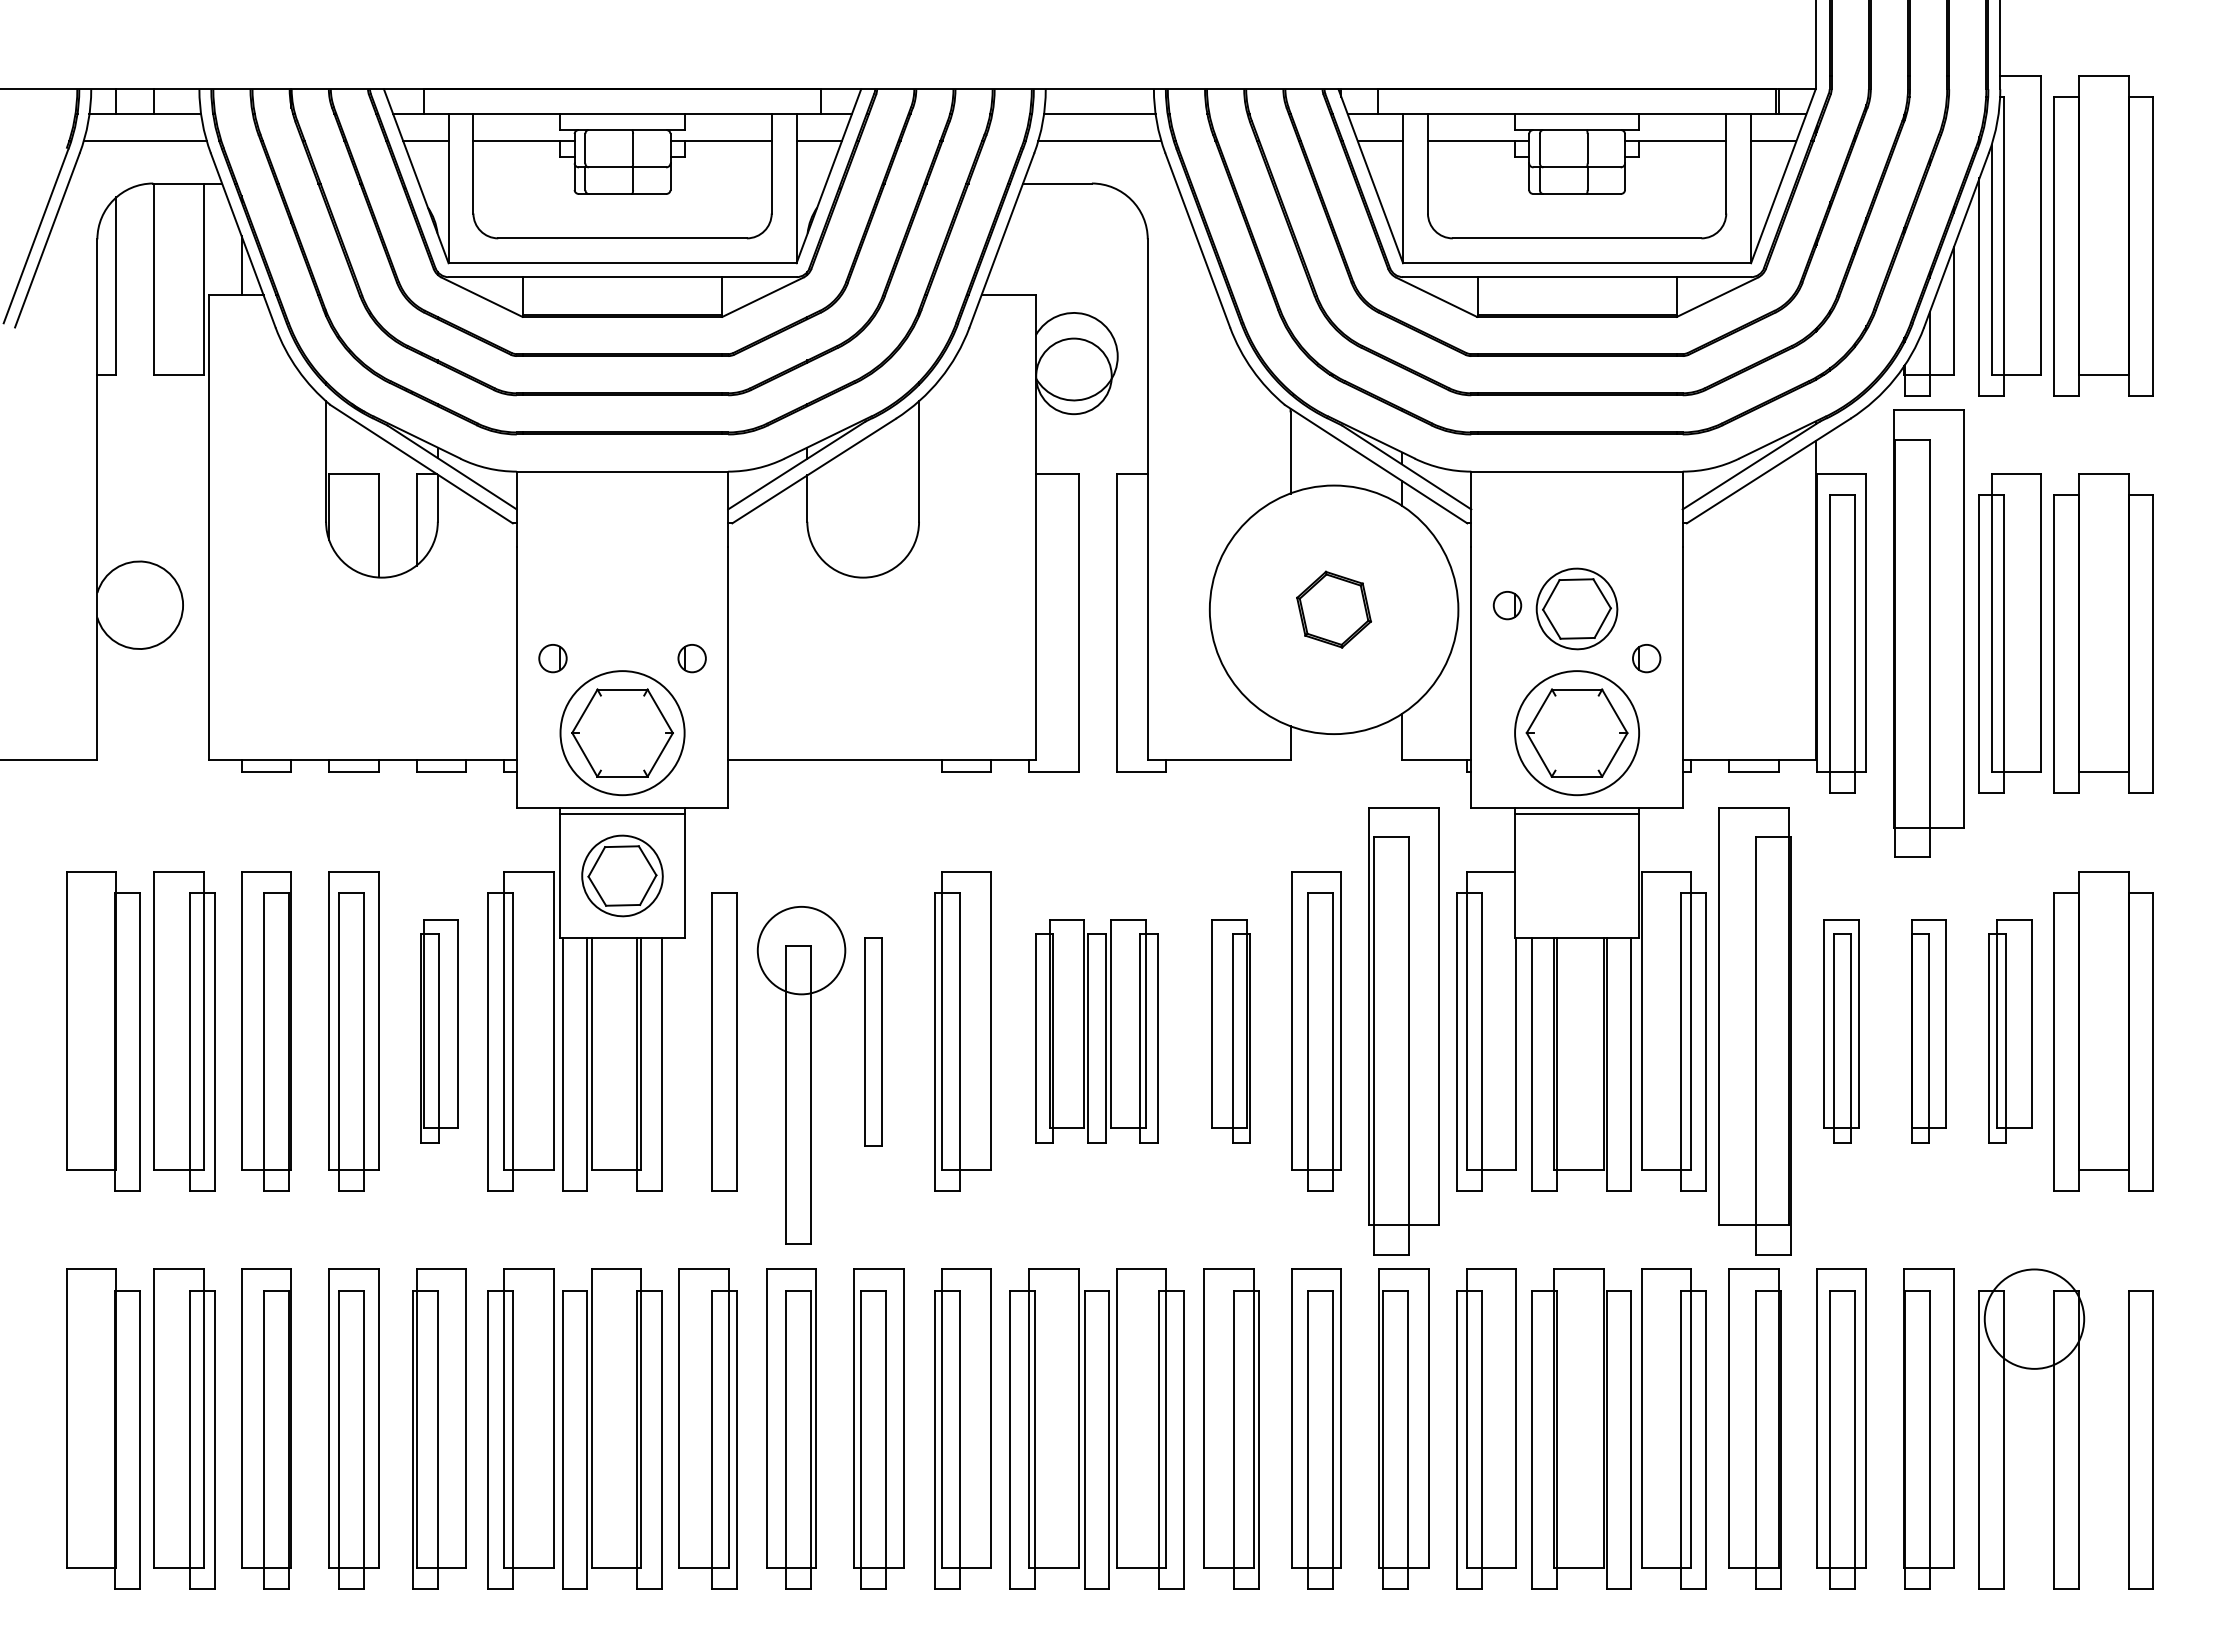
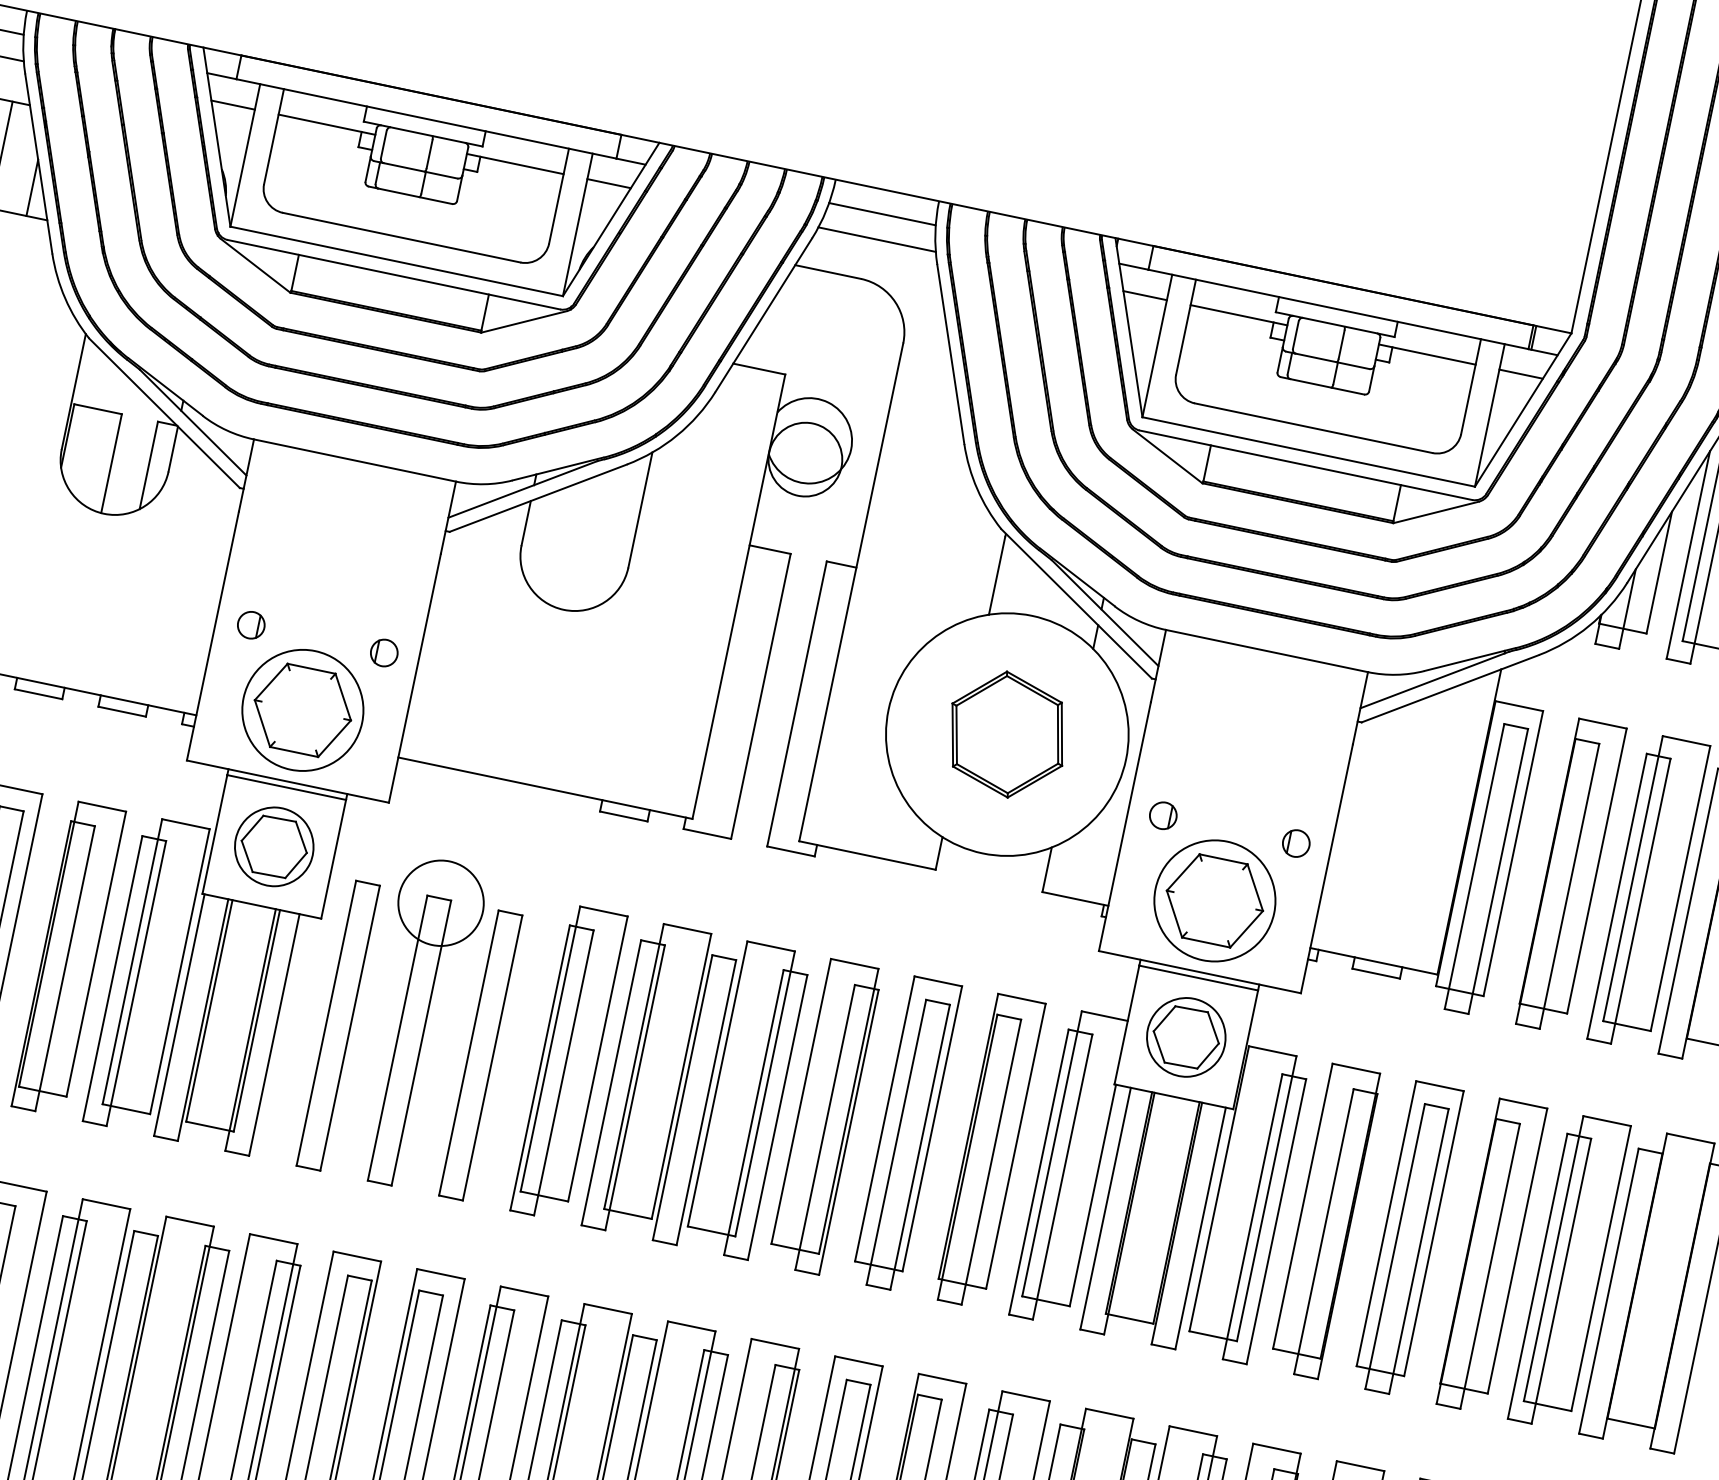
part: (1507, 605) -> (1163, 815), moved
part: (1576, 608) -> (1185, 1036), moved
part: (1333, 609) -> (1006, 734), size x1.67
part: (1928, 633) -> (1570, 875), size x0.71
part: (439, 1031) -> (68, 958), size x1.43
part: (1096, 1031) -> (696, 1090), size x1.43
part: (1231, 1031) -> (825, 1117), size x1.43
part: (1403, 1031) -> (989, 1151), size x0.71
part: (1754, 1031) -> (1324, 1221), size x0.71
part: (1841, 1031) -> (1407, 1238), size x1.43
part: (1928, 1031) -> (1491, 1256), size x1.43
part: (2009, 1031) -> (1568, 1272), size x1.43
part: (873, 1041) -> (481, 1055), size x1.43
part: (801, 1075) -> (416, 1022), moved

